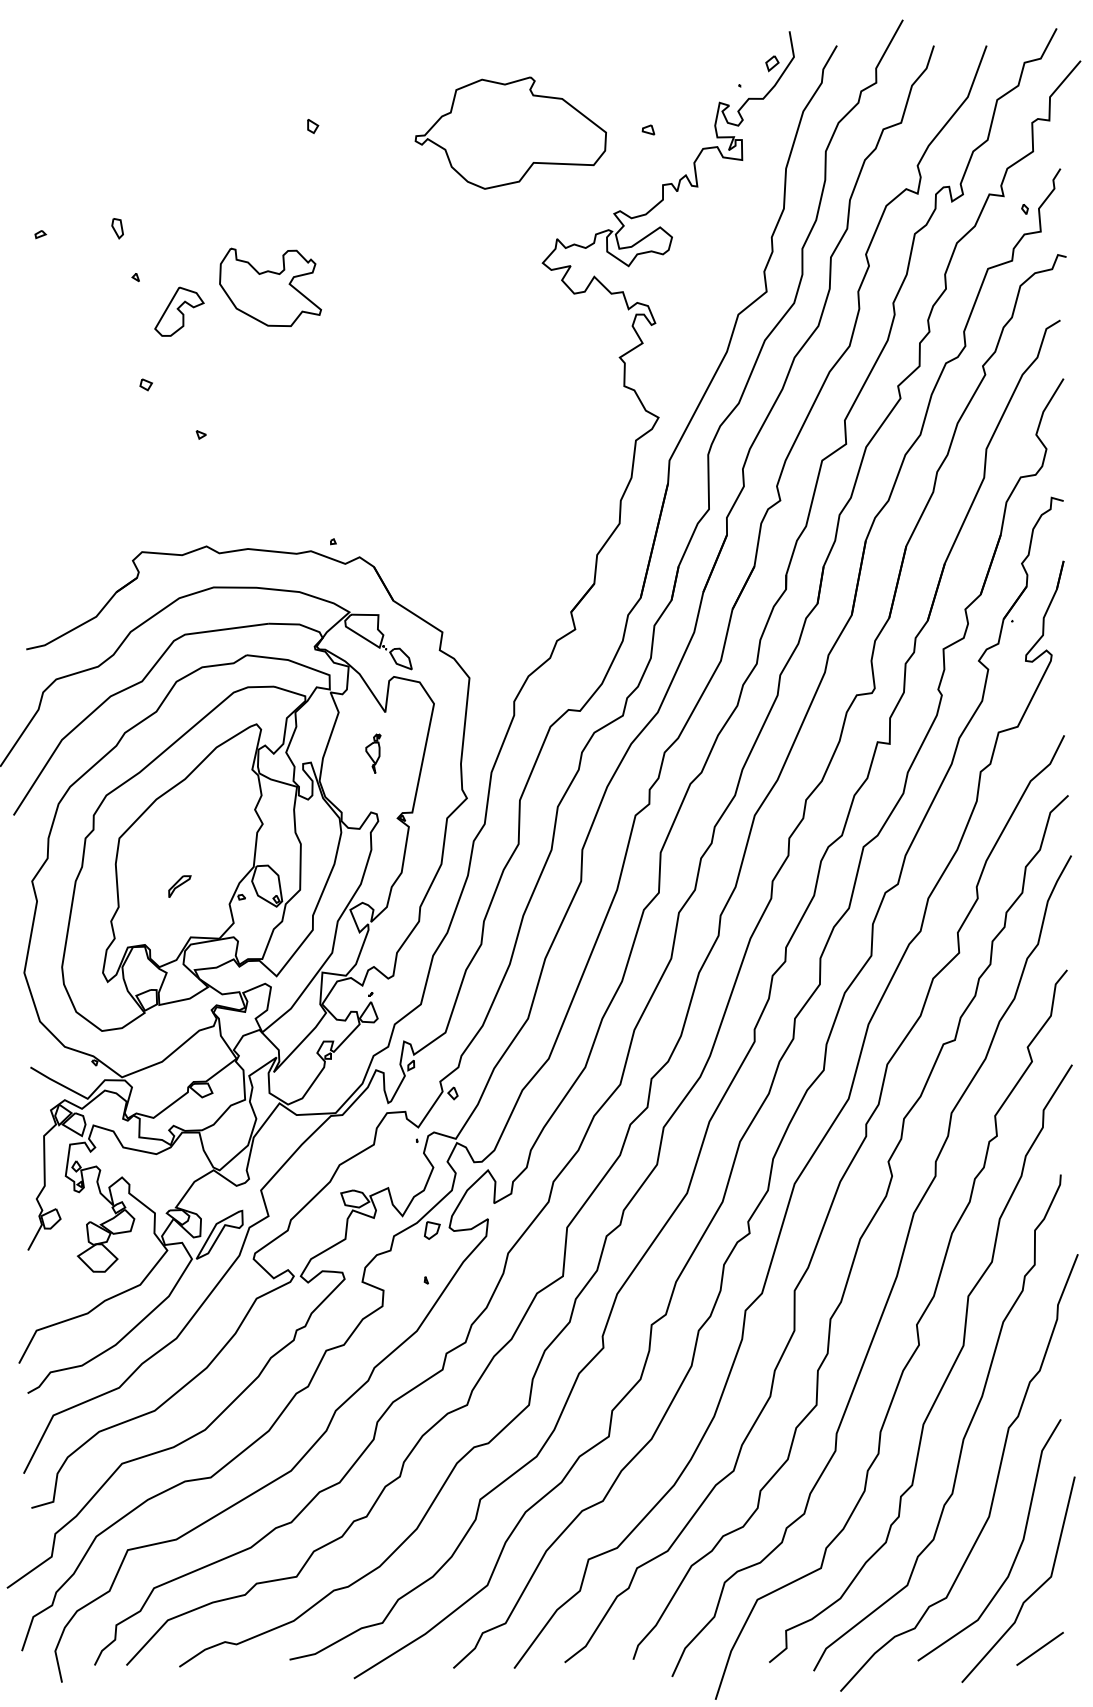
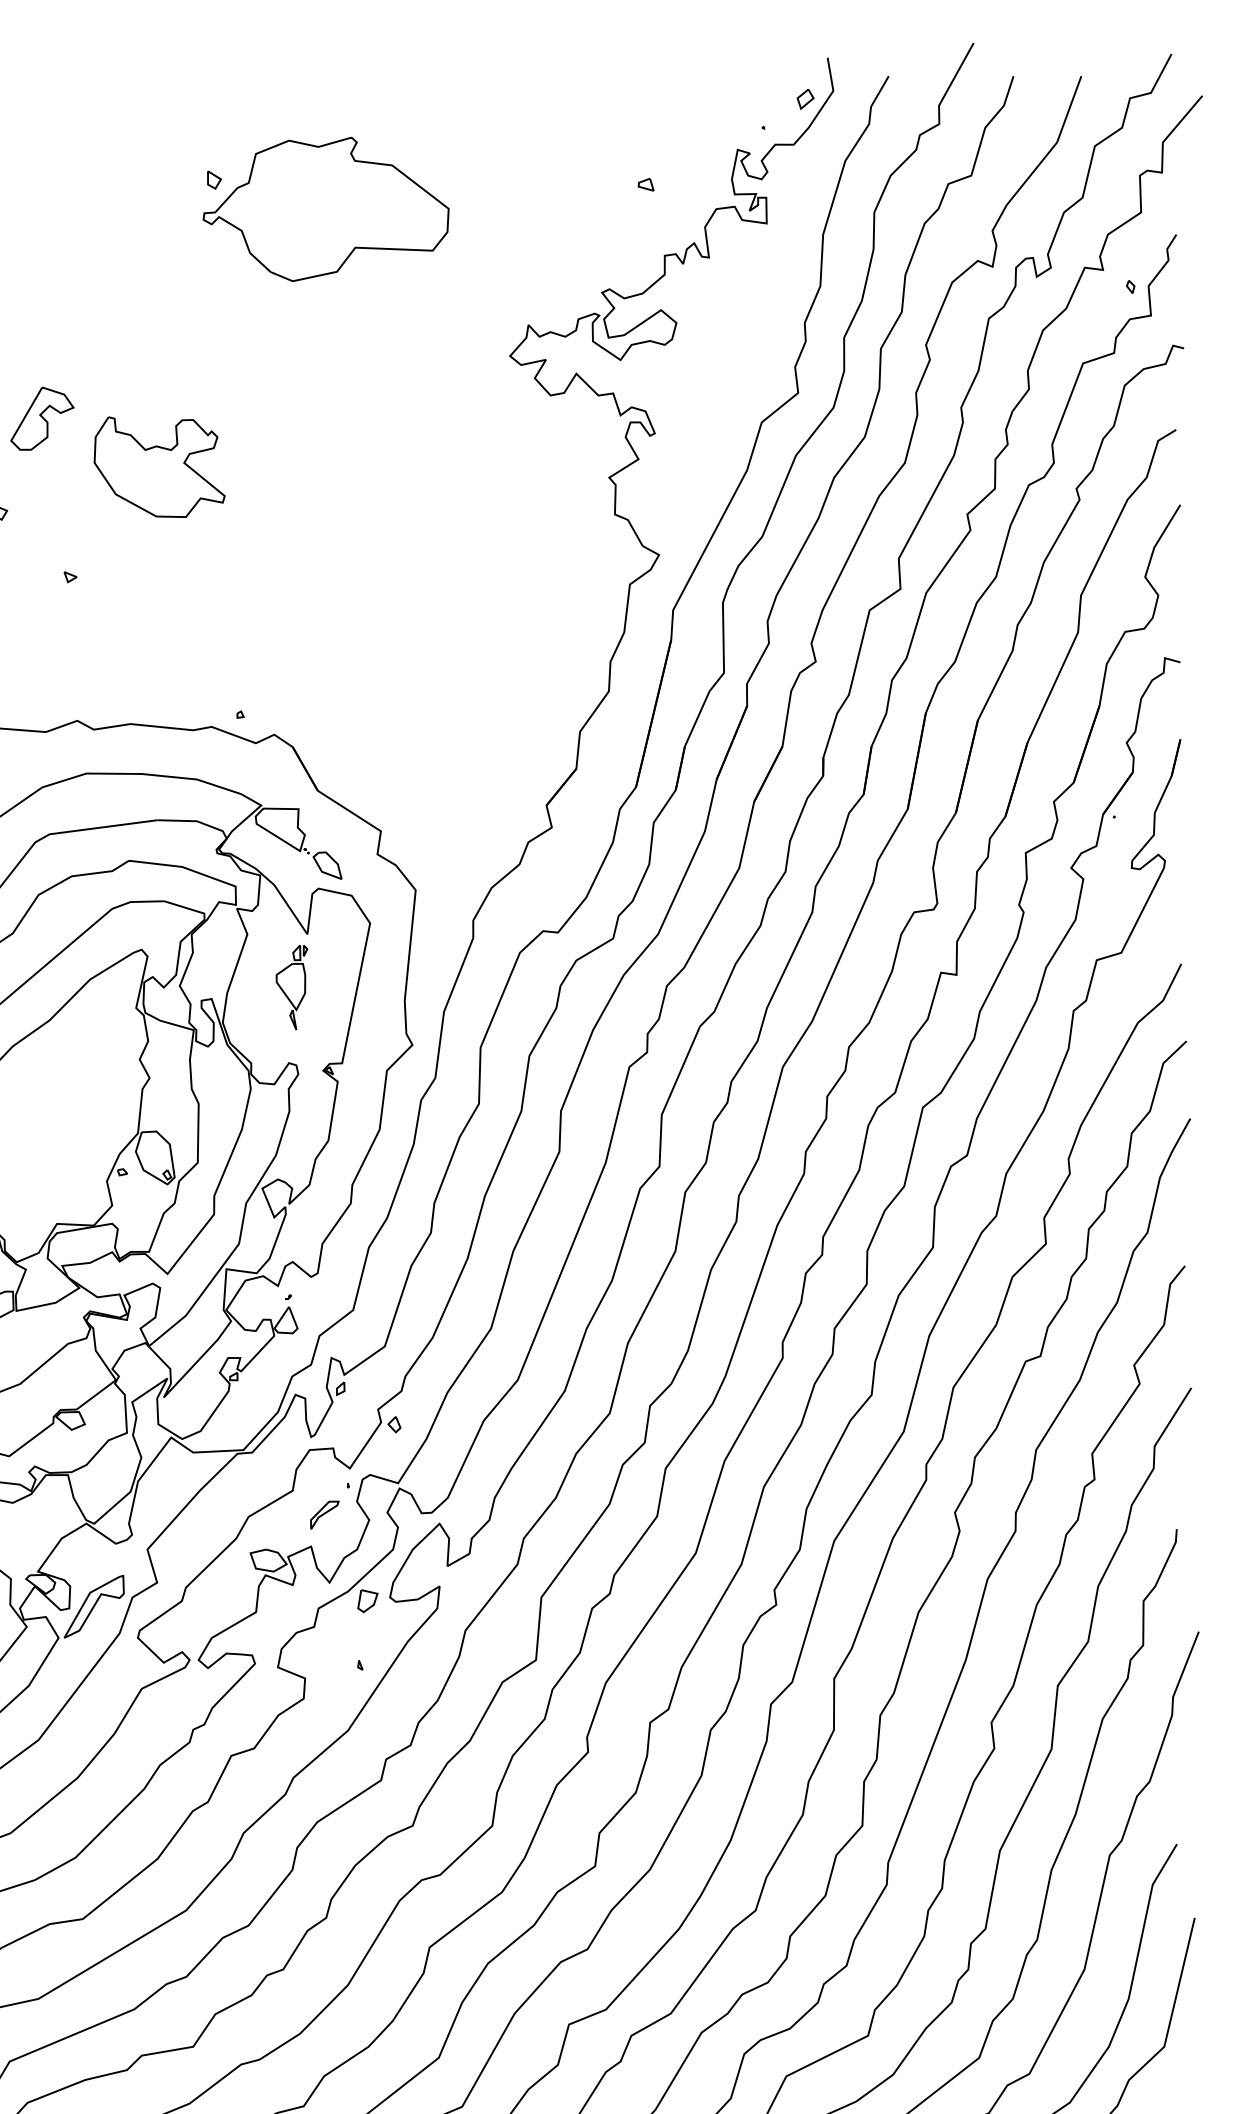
part: (510, 132) -> (325, 208), moved
part: (270, 287) -> (159, 467), moved
part: (373, 753) -> (292, 987), size x1.67
part: (179, 886) -> (324, 1514), moved

